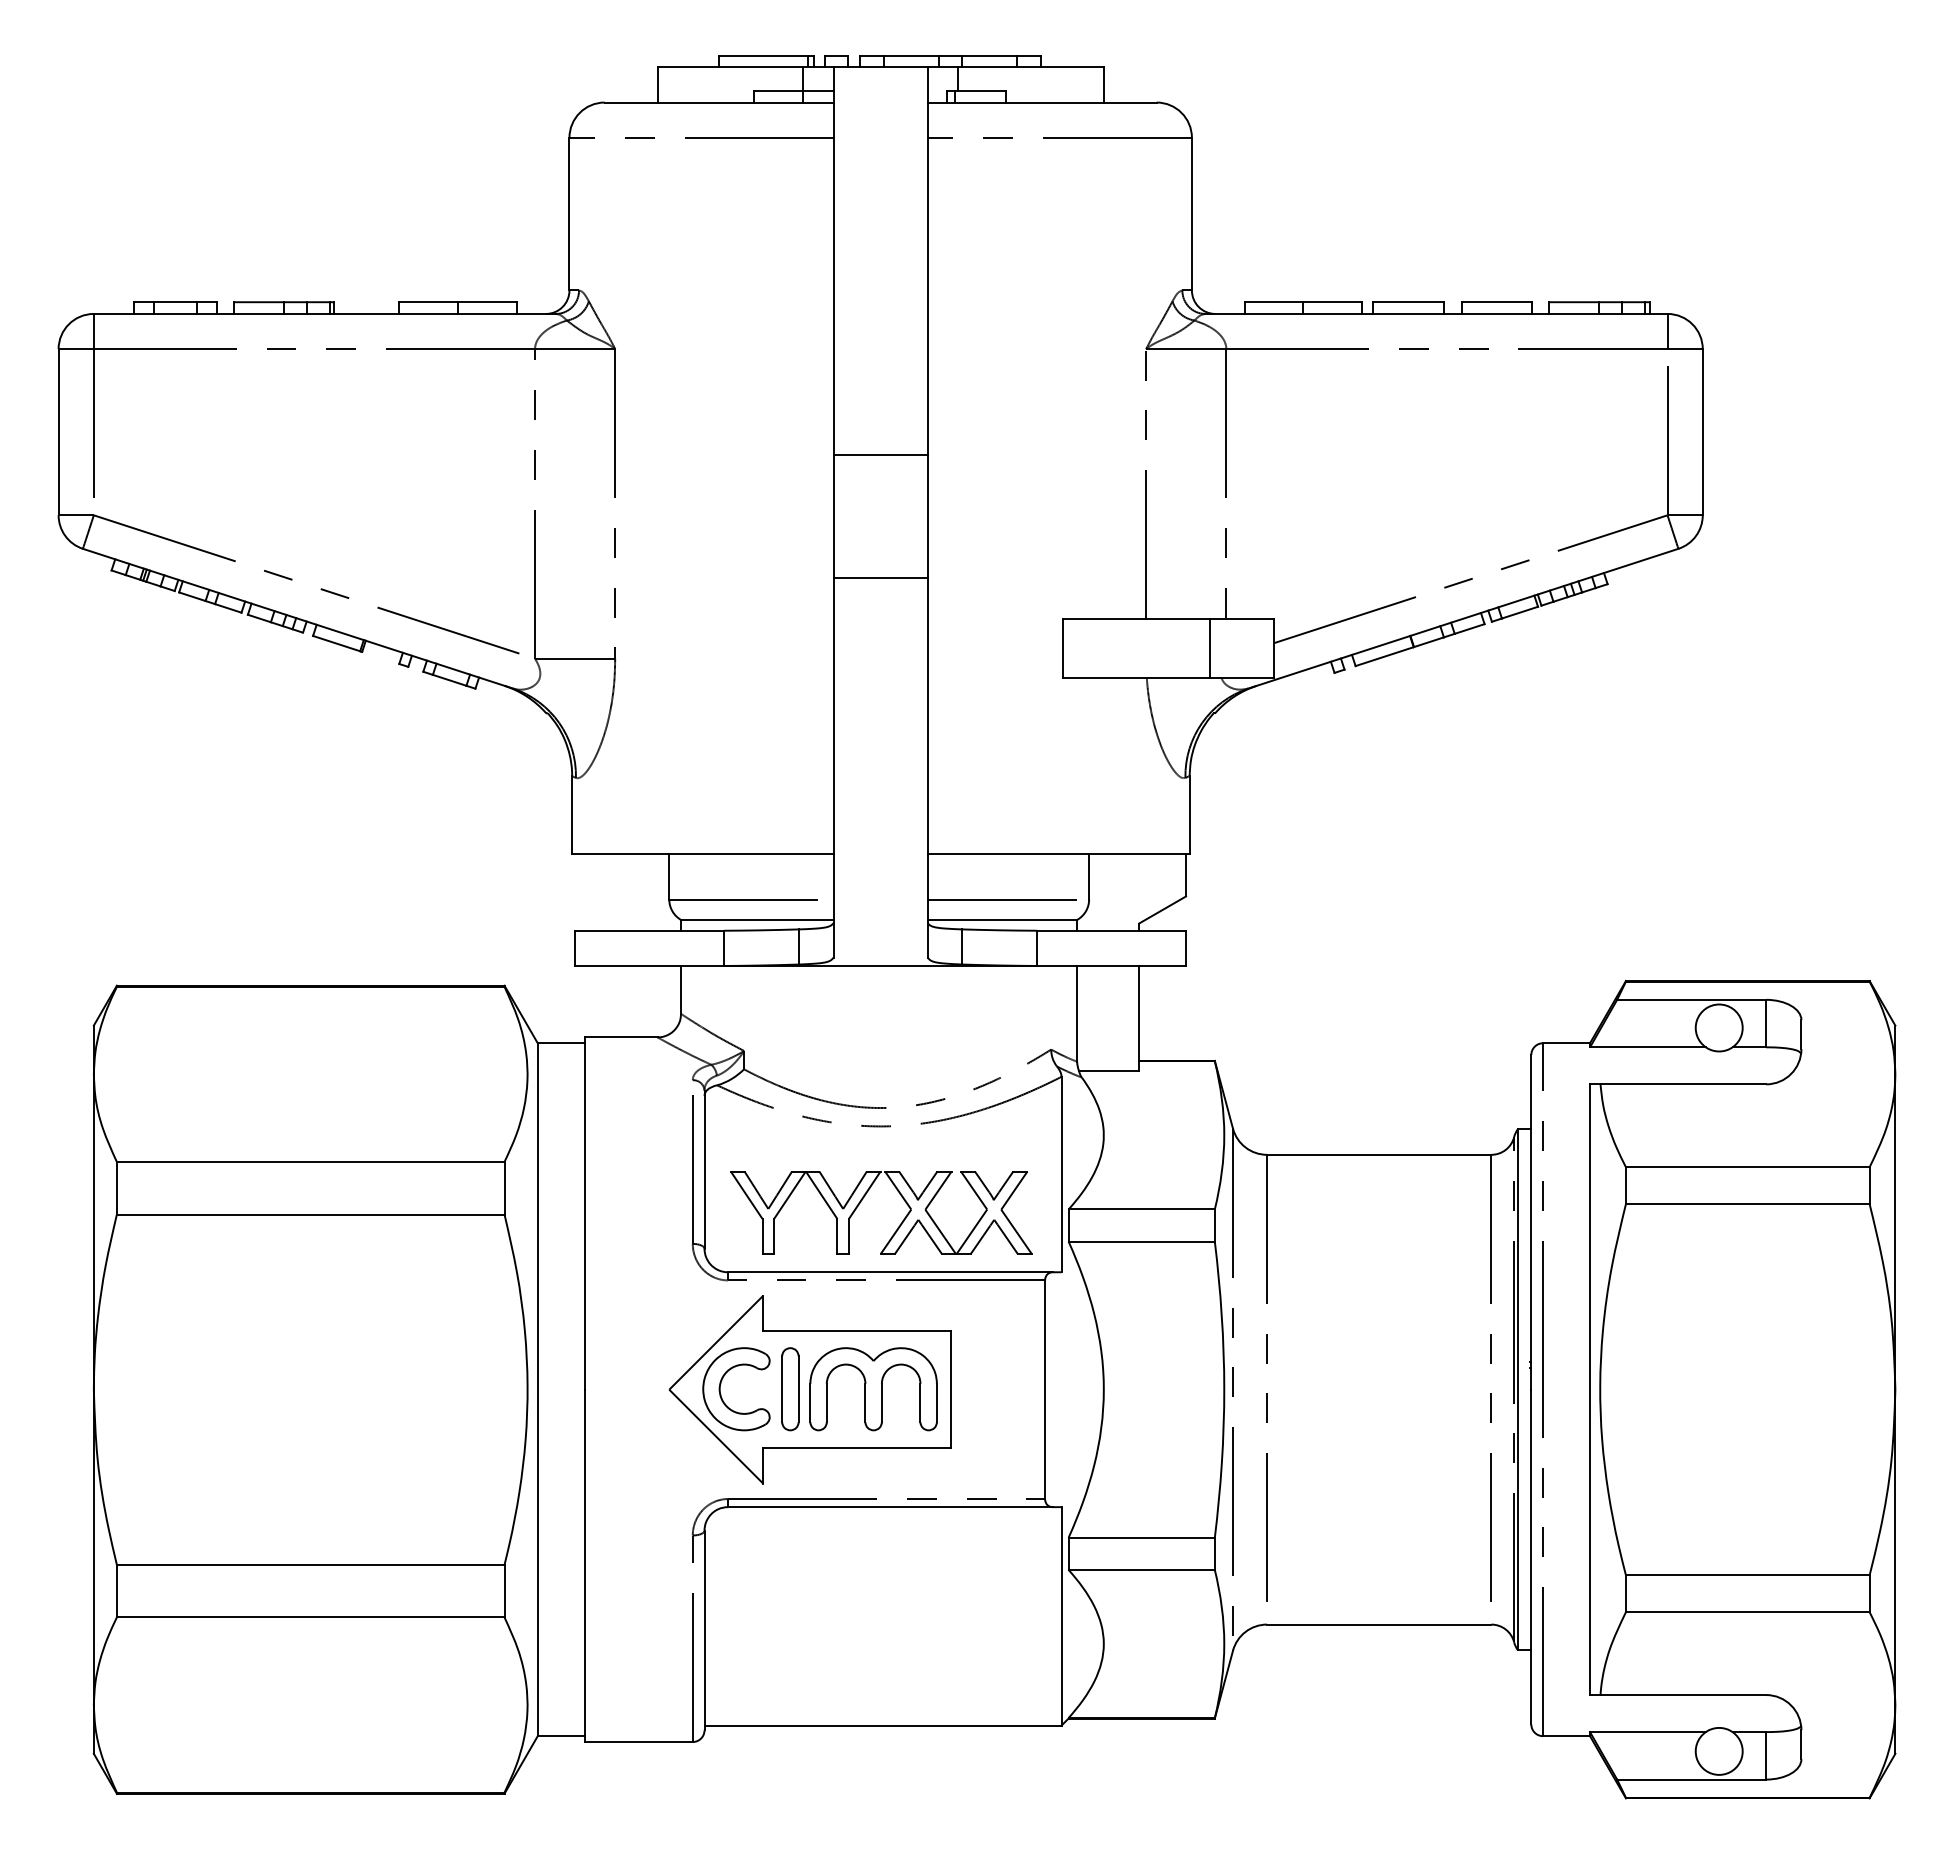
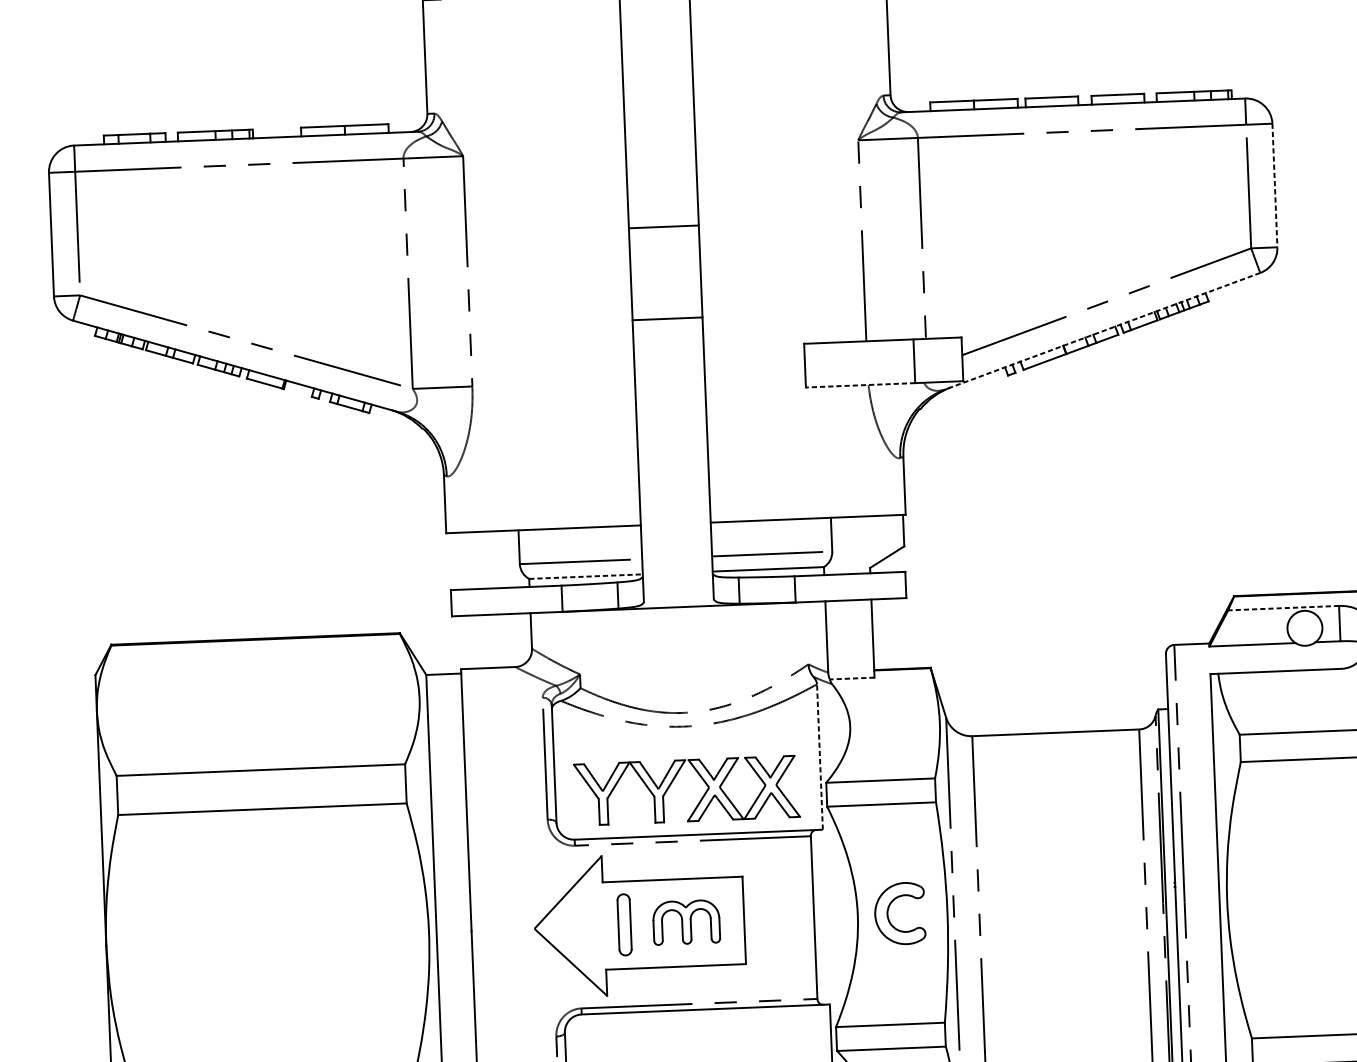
line: (1702, 432) -> (1274, 185), solid -> dashed
line: (1462, 618) -> (1101, 331), solid -> dashed
line: (1135, 678) -> (860, 385), solid -> dashed
line: (757, 919) -> (586, 576), solid -> dashed
line: (1691, 999) -> (1283, 607), solid -> dashed
line: (1109, 1071) -> (852, 678), solid -> dashed
line: (1061, 1174) -> (819, 756), solid -> dashed
part: (721, 1384) -> (888, 910), moved
part: (873, 1389) -> (686, 922), size x0.7

